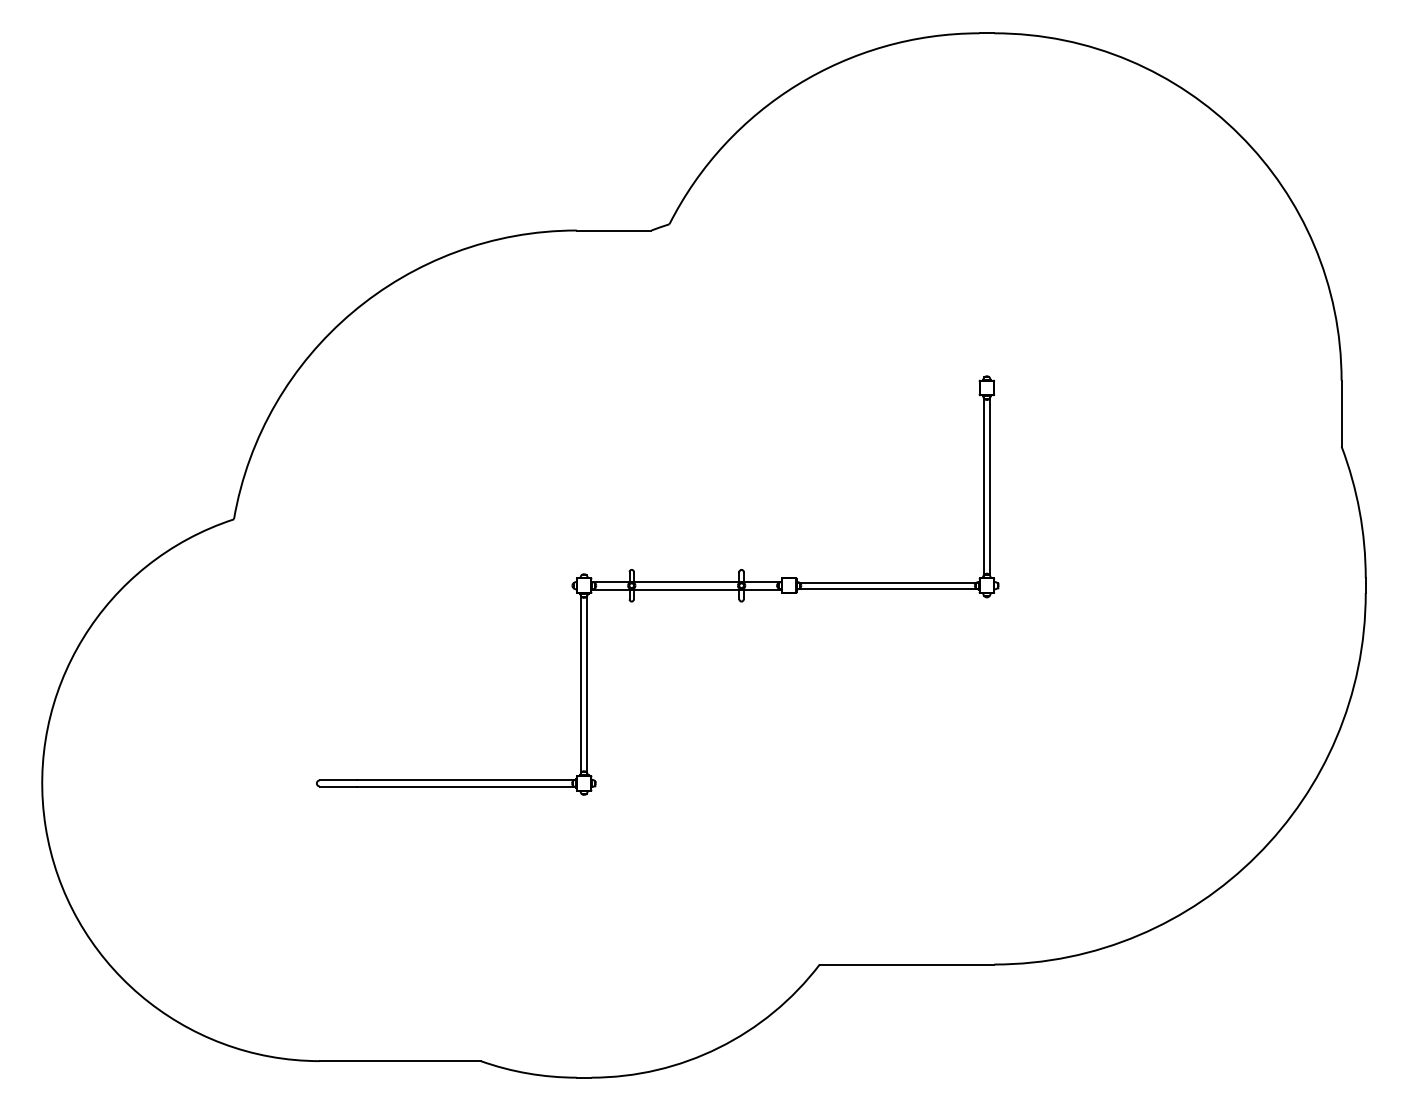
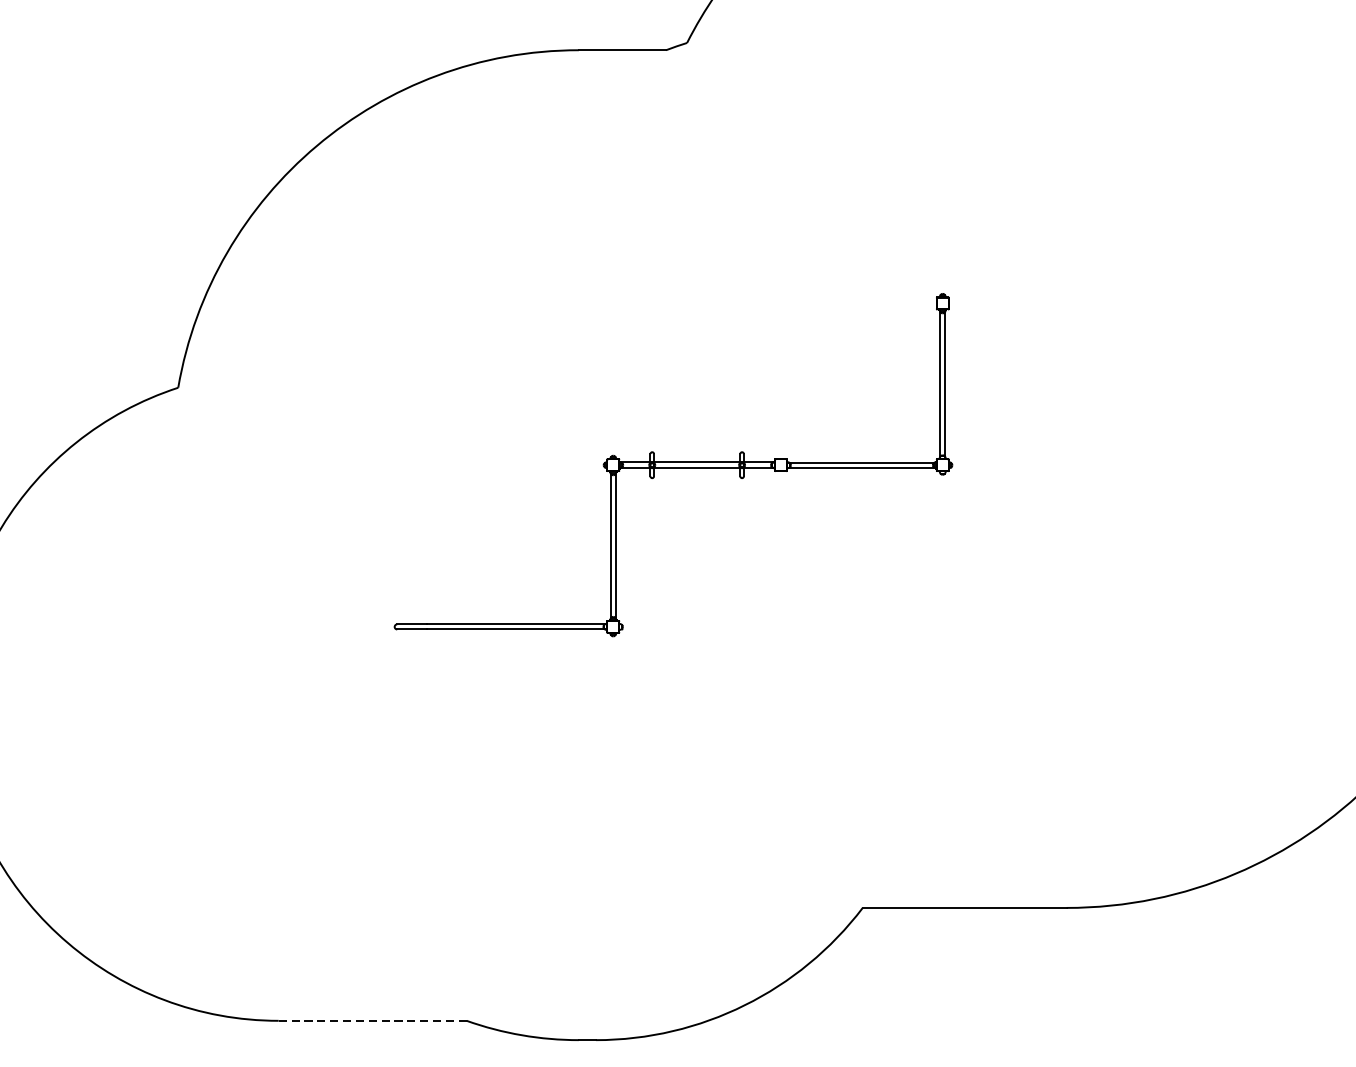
part: (657, 585) -> (673, 465), size x0.7
line: (400, 1061) -> (372, 1021), solid -> dashed

